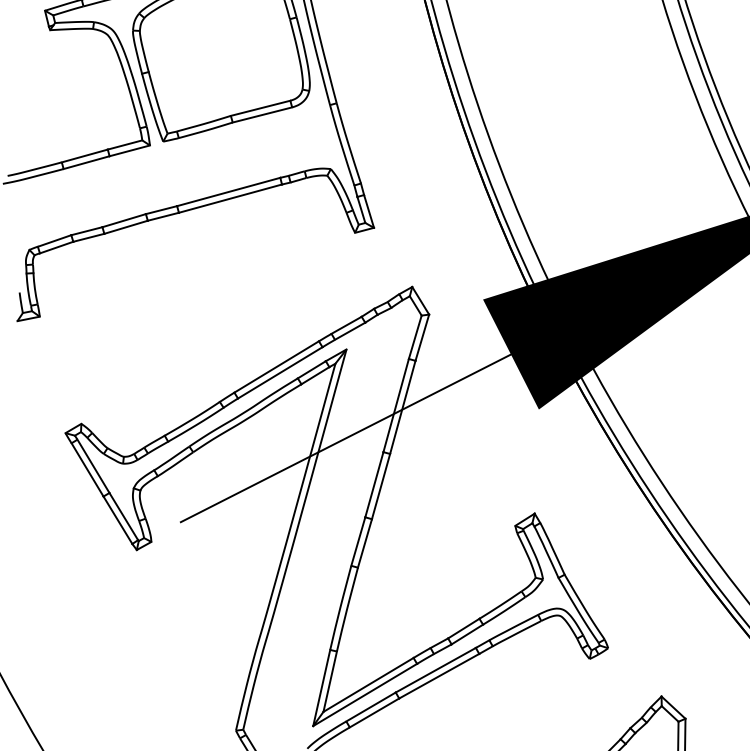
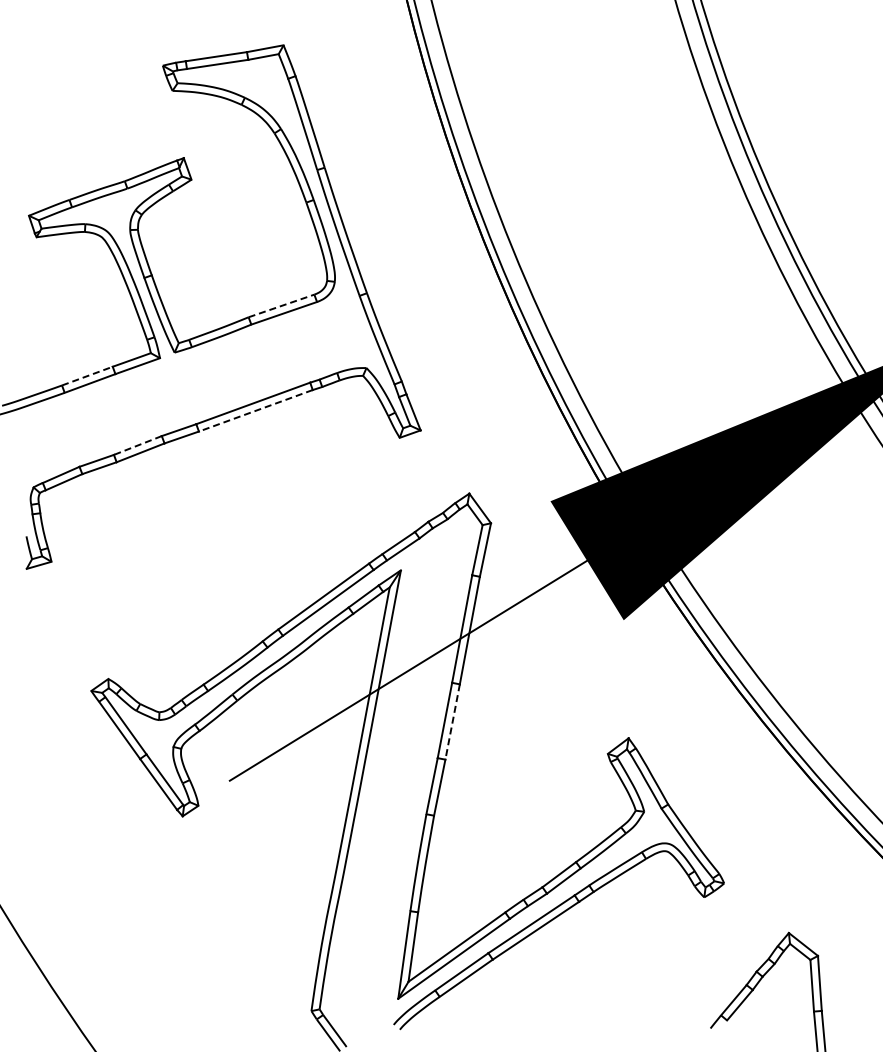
line: (260, 107) -> (281, 305), solid -> dashed
line: (84, 155) -> (87, 375), solid -> dashed
line: (230, 198) -> (255, 410), solid -> dashed
line: (123, 220) -> (137, 445), solid -> dashed
line: (380, 487) -> (452, 722), solid -> dashed

